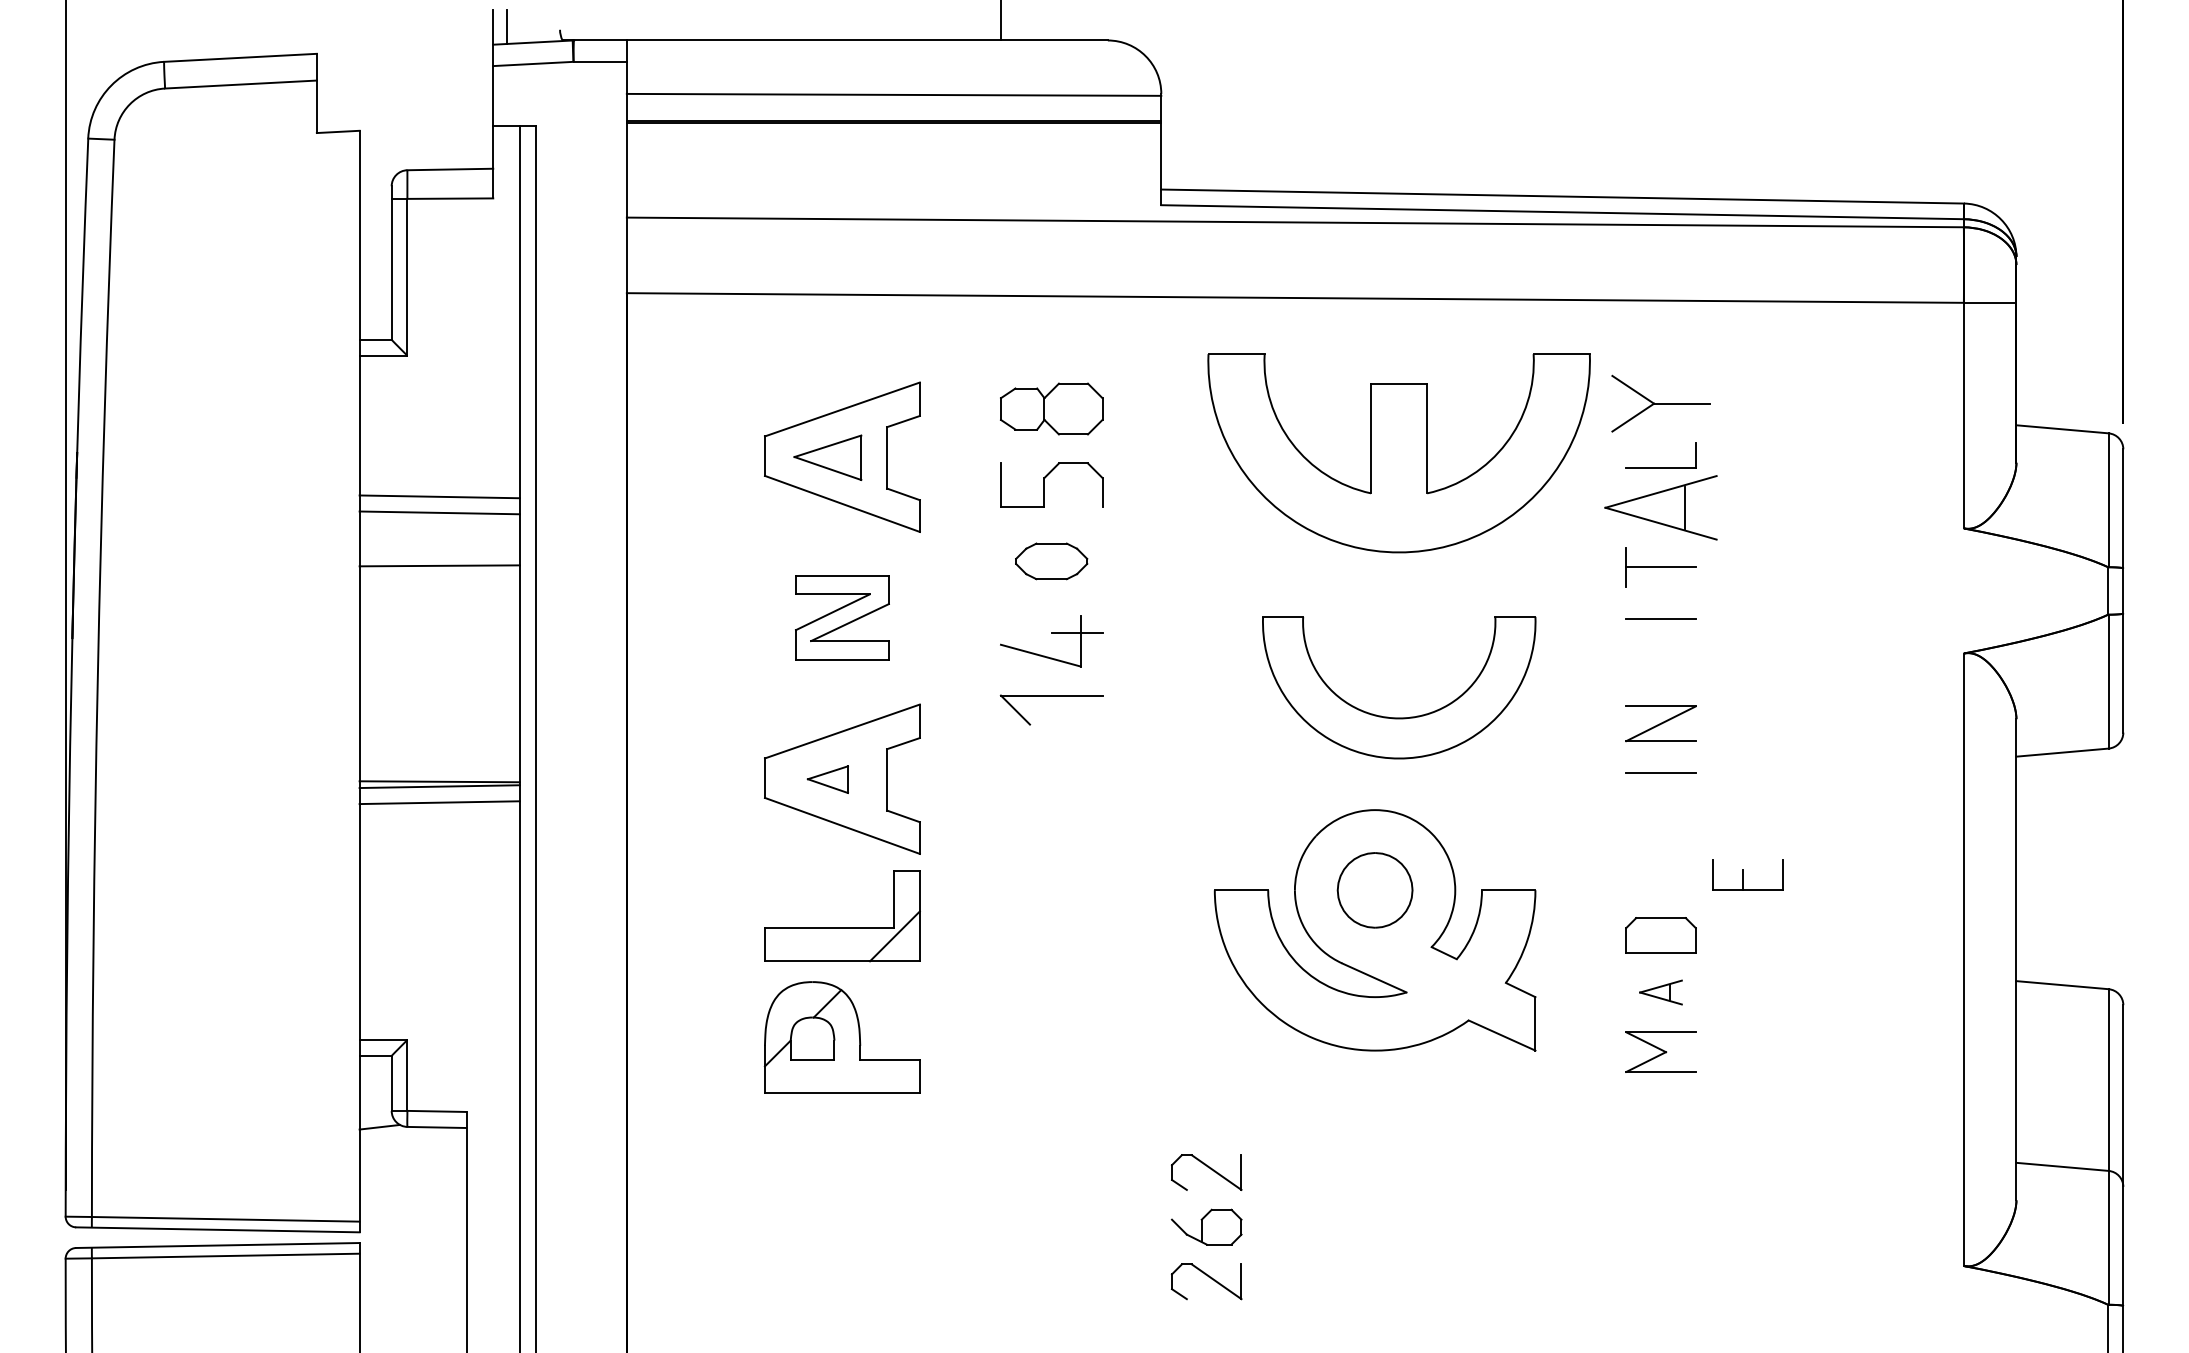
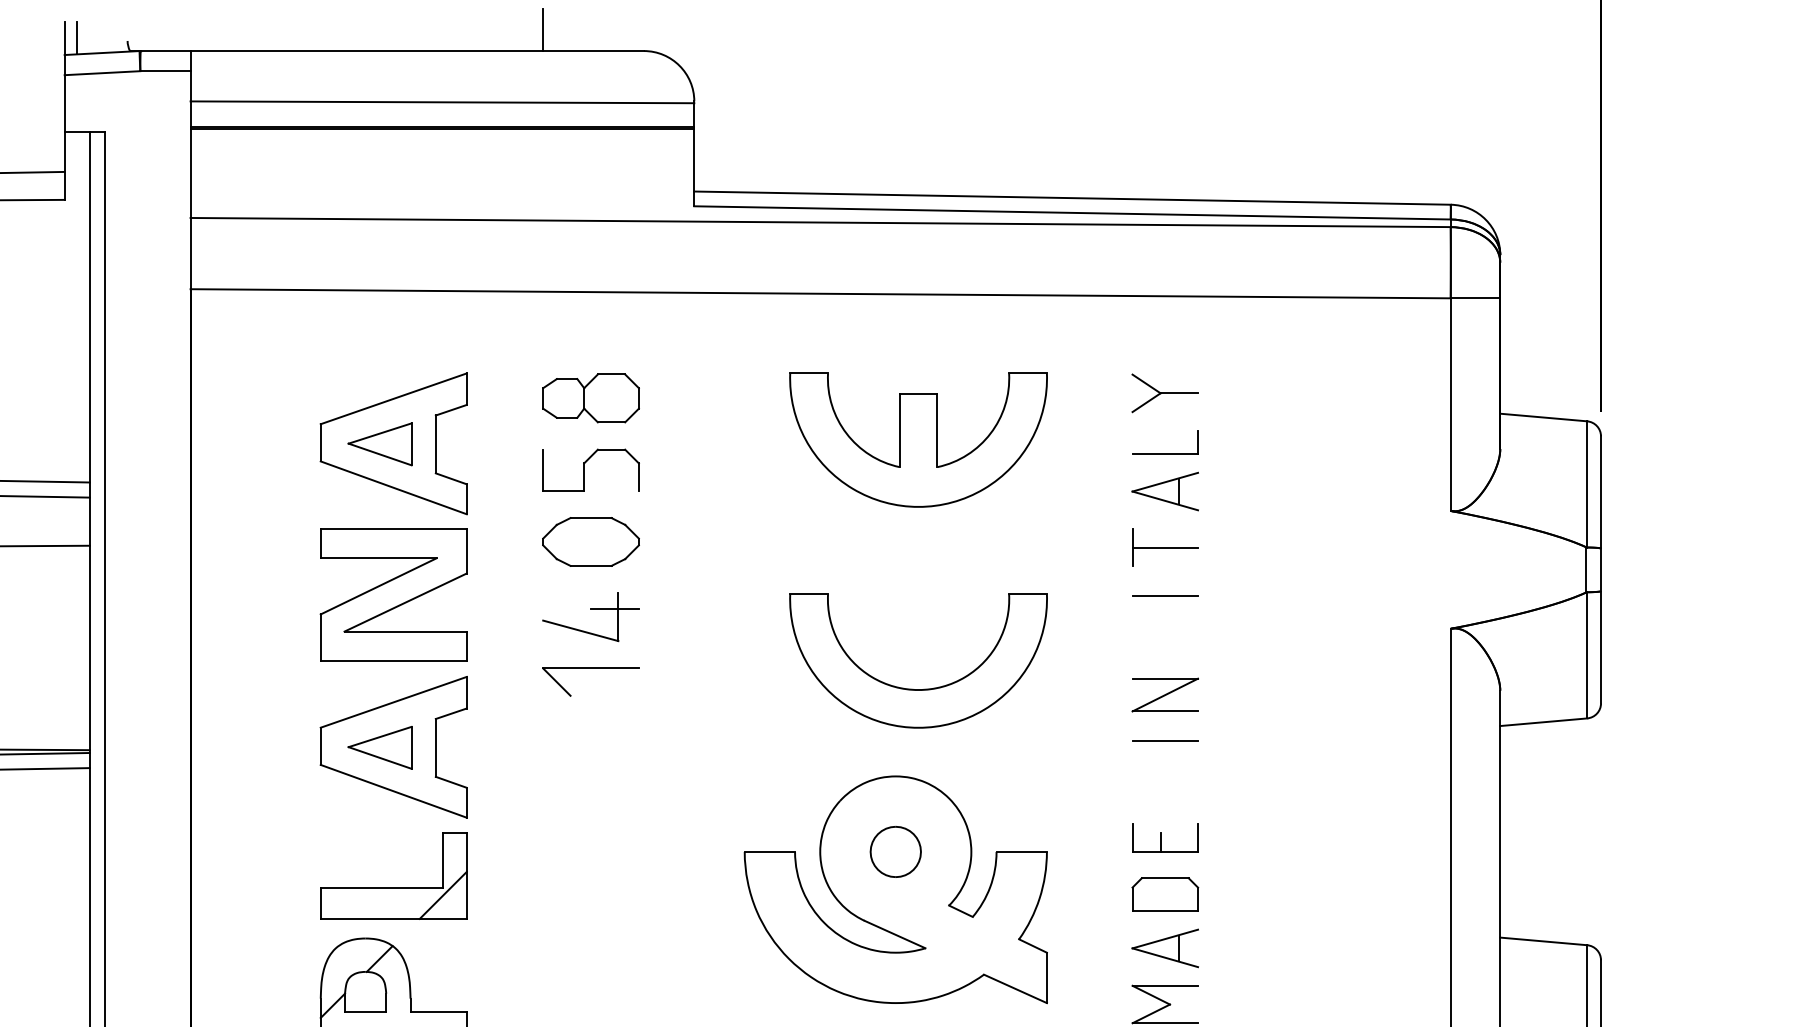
part: (1660, 403) -> (1164, 393), size x0.71
part: (1399, 453) -> (918, 440), size x0.71
part: (1660, 507) -> (1164, 491), size x0.62
part: (1051, 561) -> (590, 542), size x1.43
part: (842, 617) -> (393, 594), size x1.67
part: (827, 779) -> (379, 747), size x1.67
part: (1747, 874) -> (1164, 837), moved
part: (1374, 889) -> (895, 851), size x0.71
part: (1660, 992) -> (1164, 948), size x1.67

